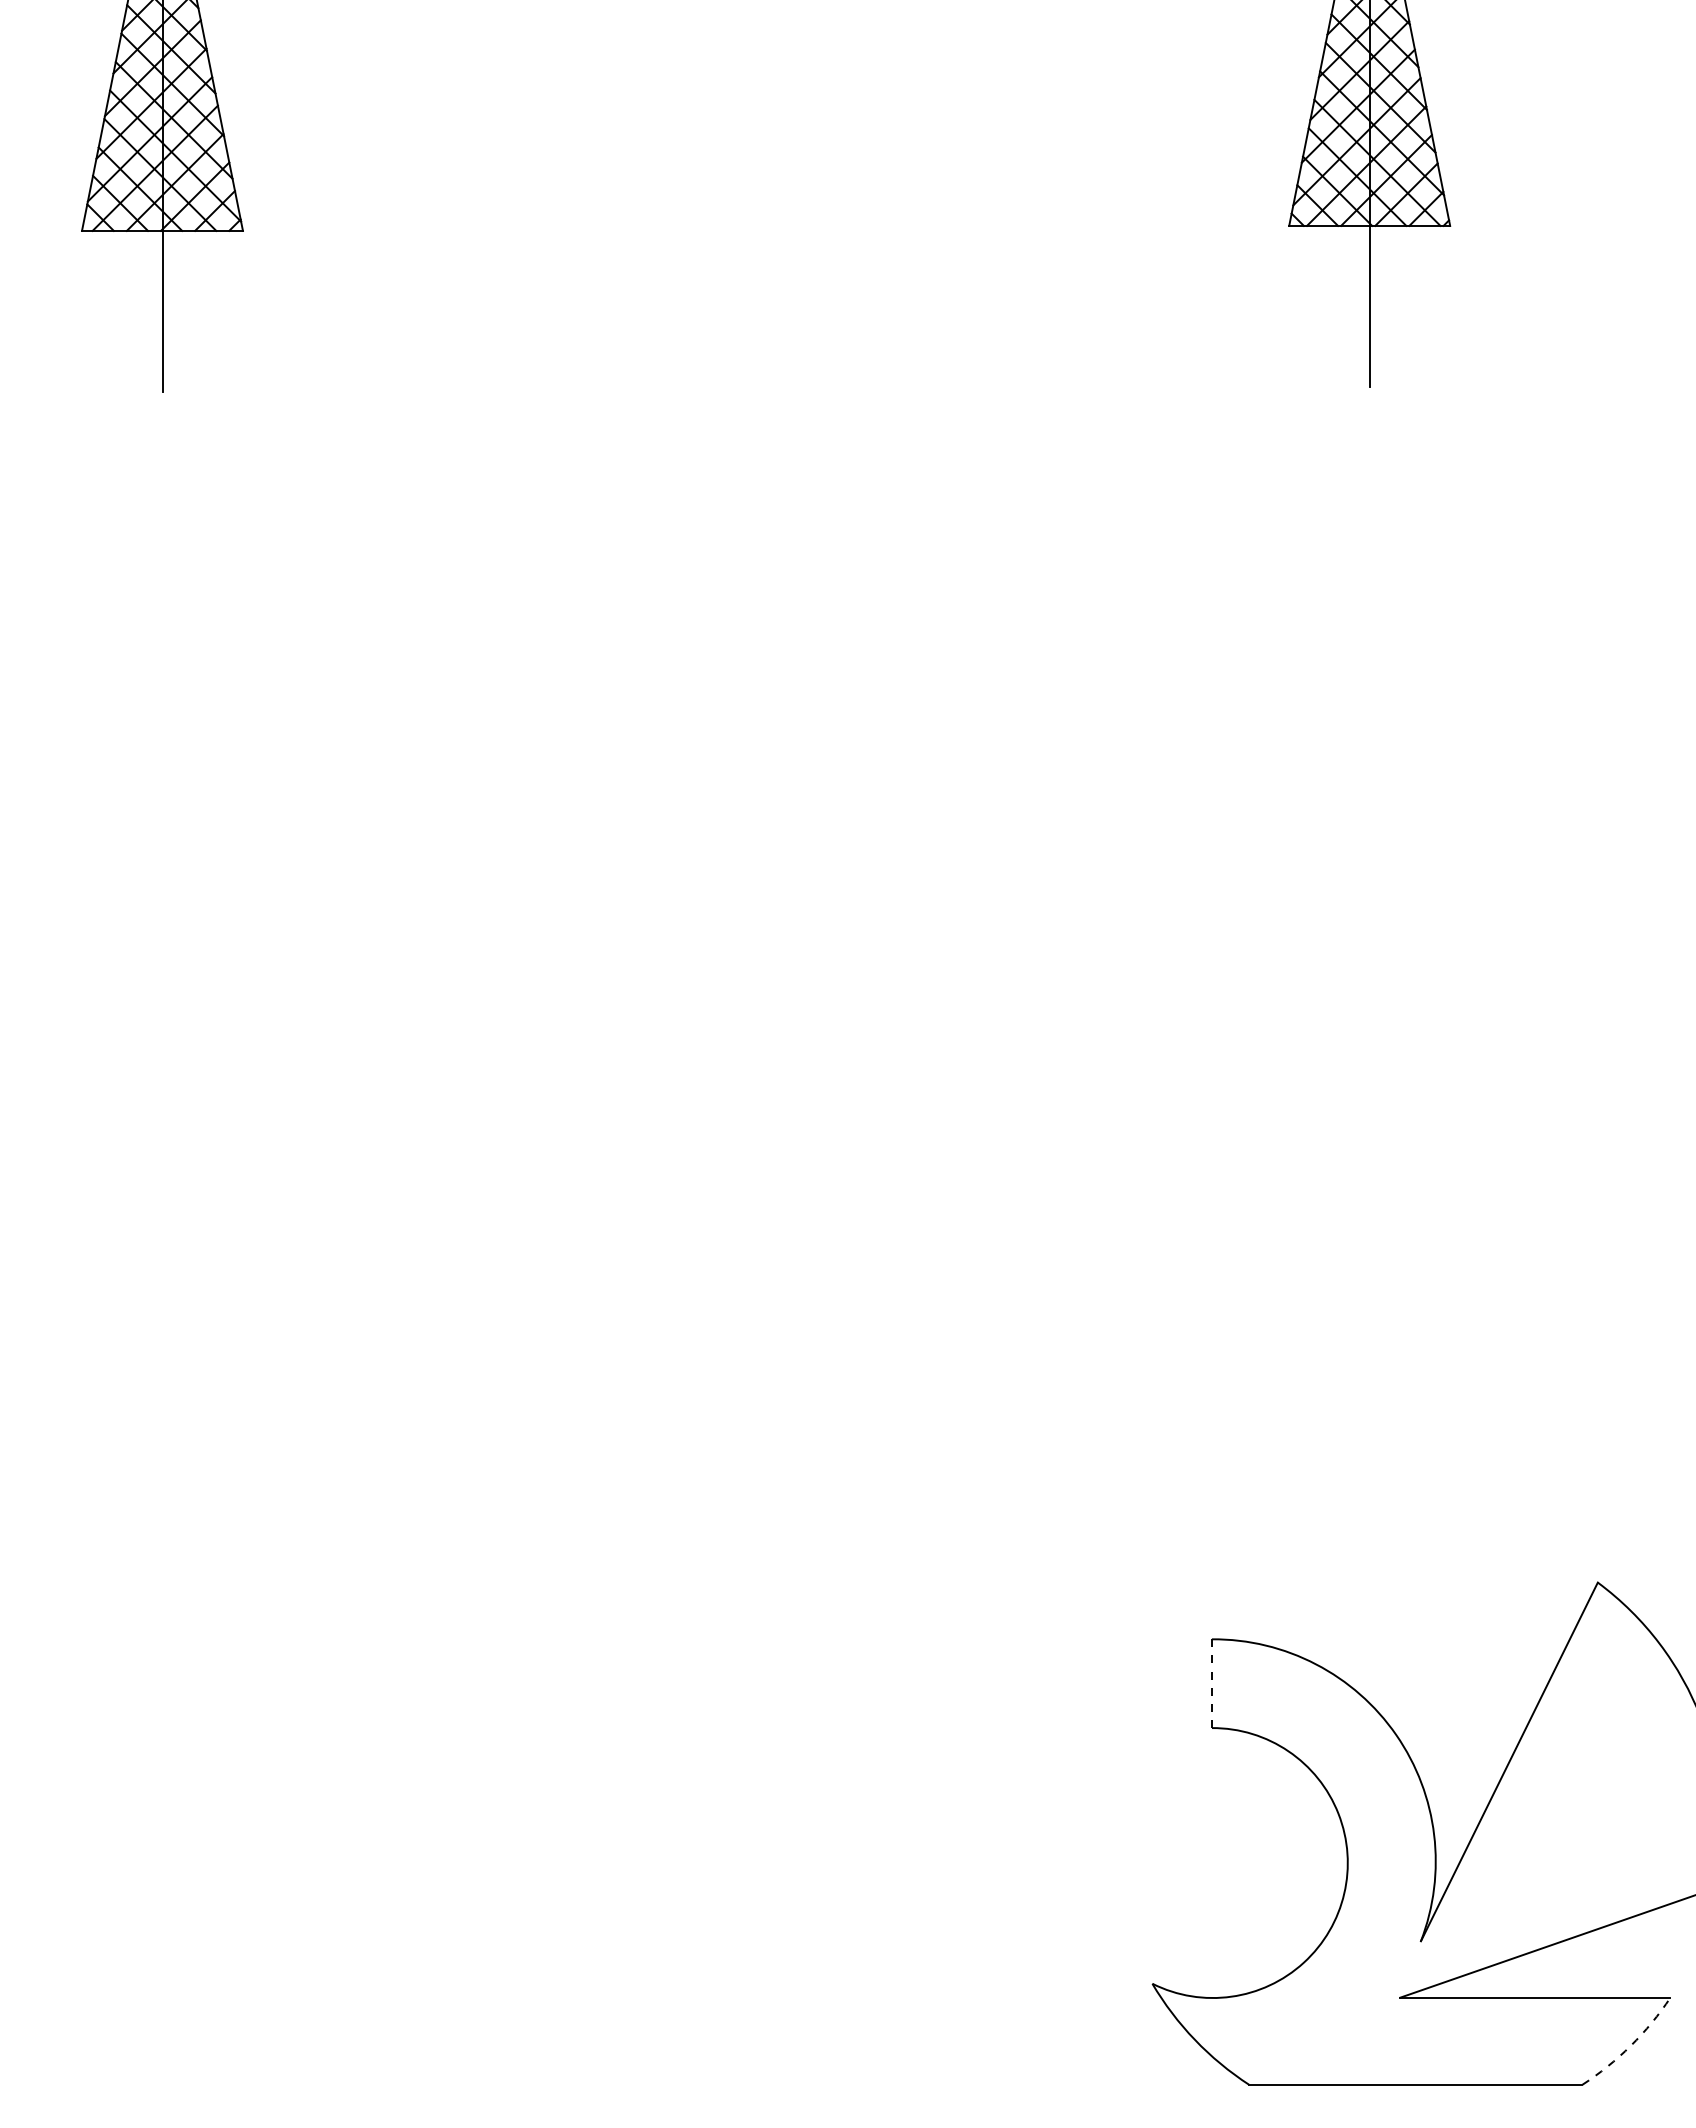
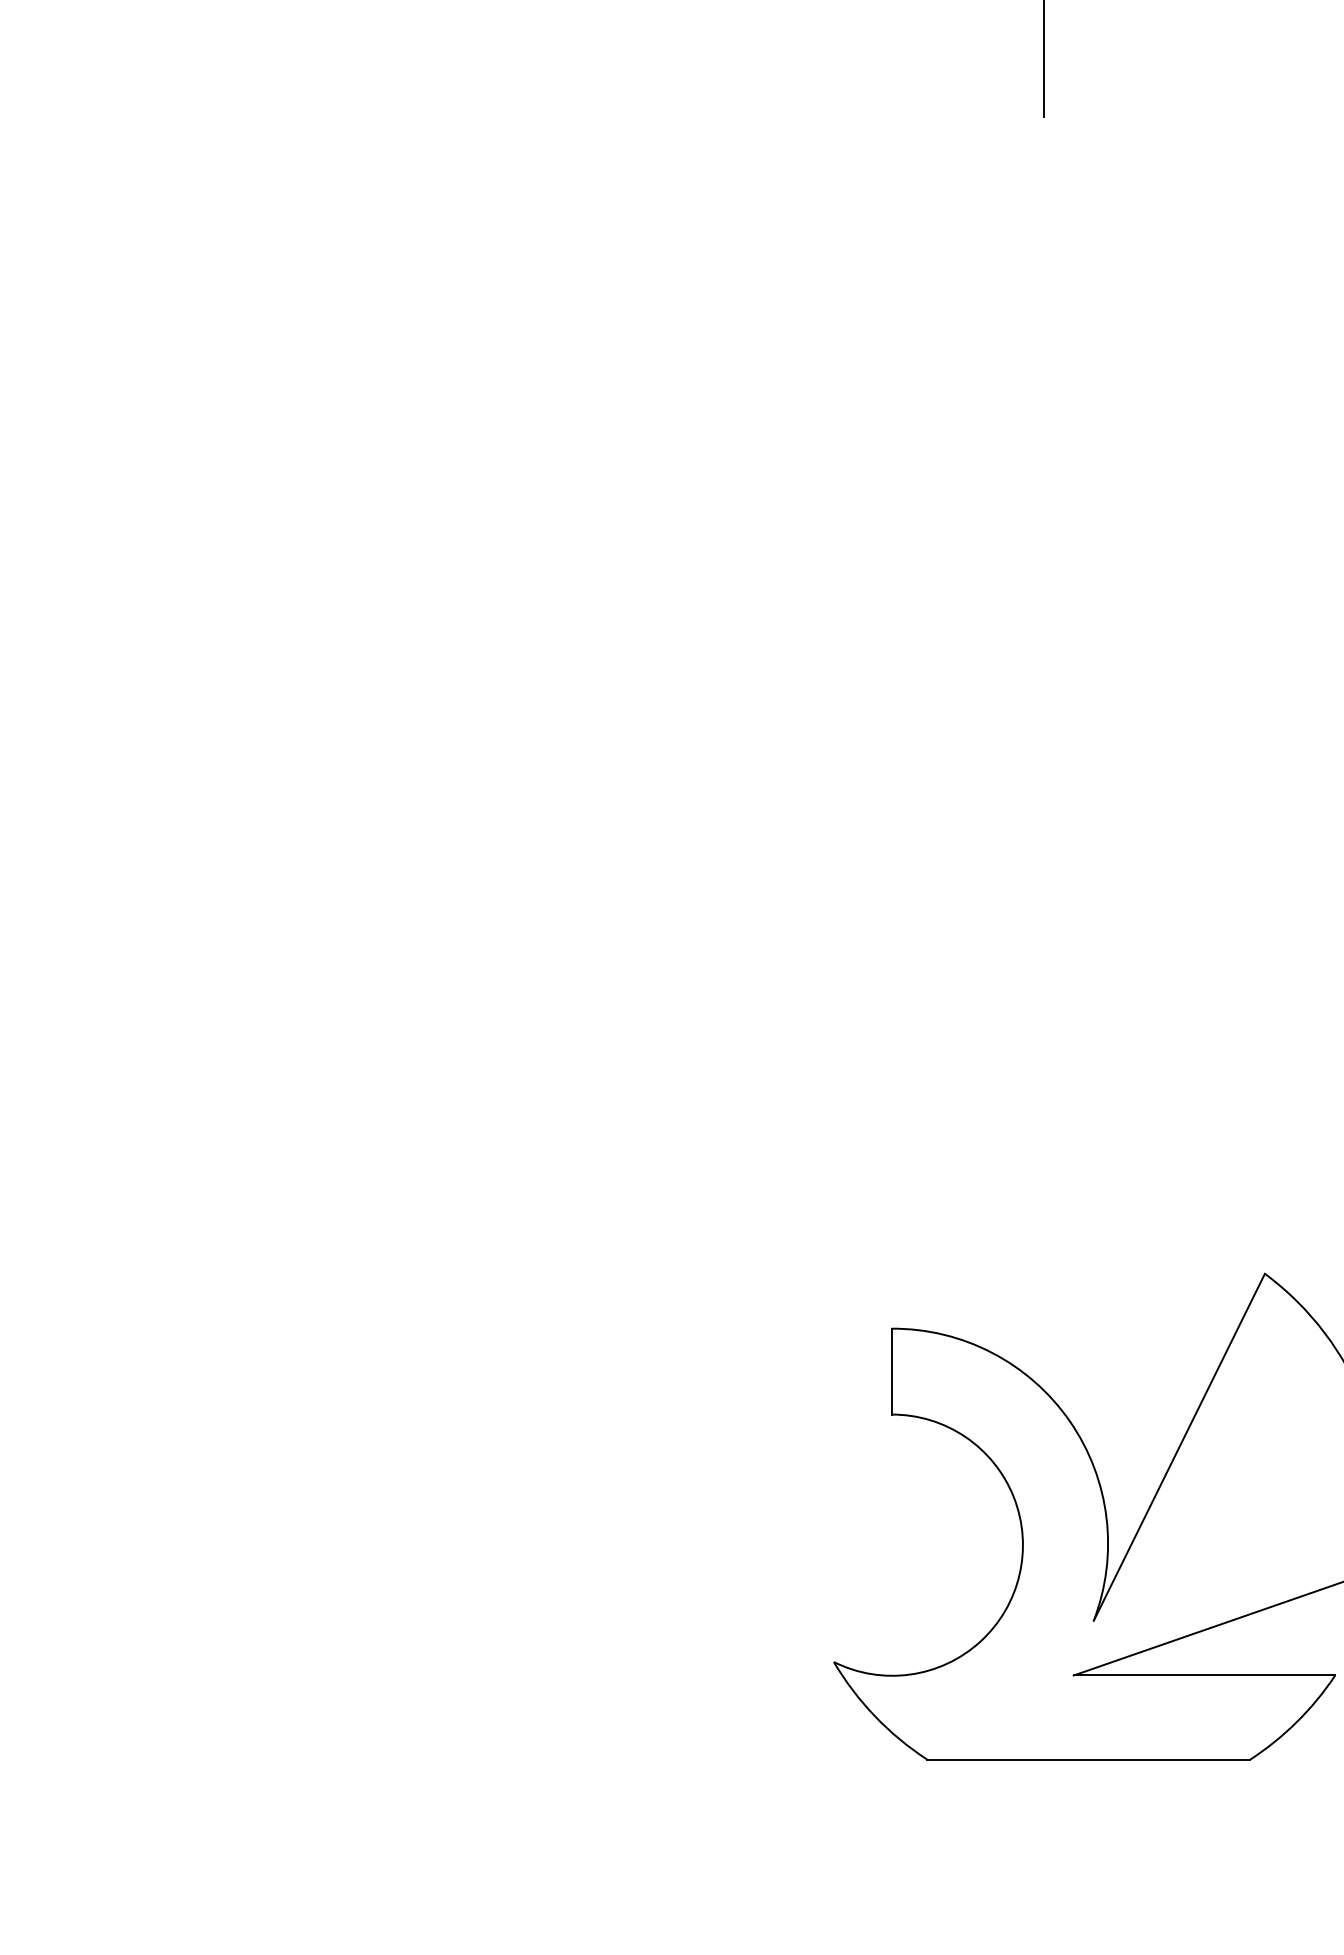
line: (1211, 1684) -> (891, 1372), dashed -> solid
arc: (1630, 2045) -> (1296, 1721), dashed -> solid

